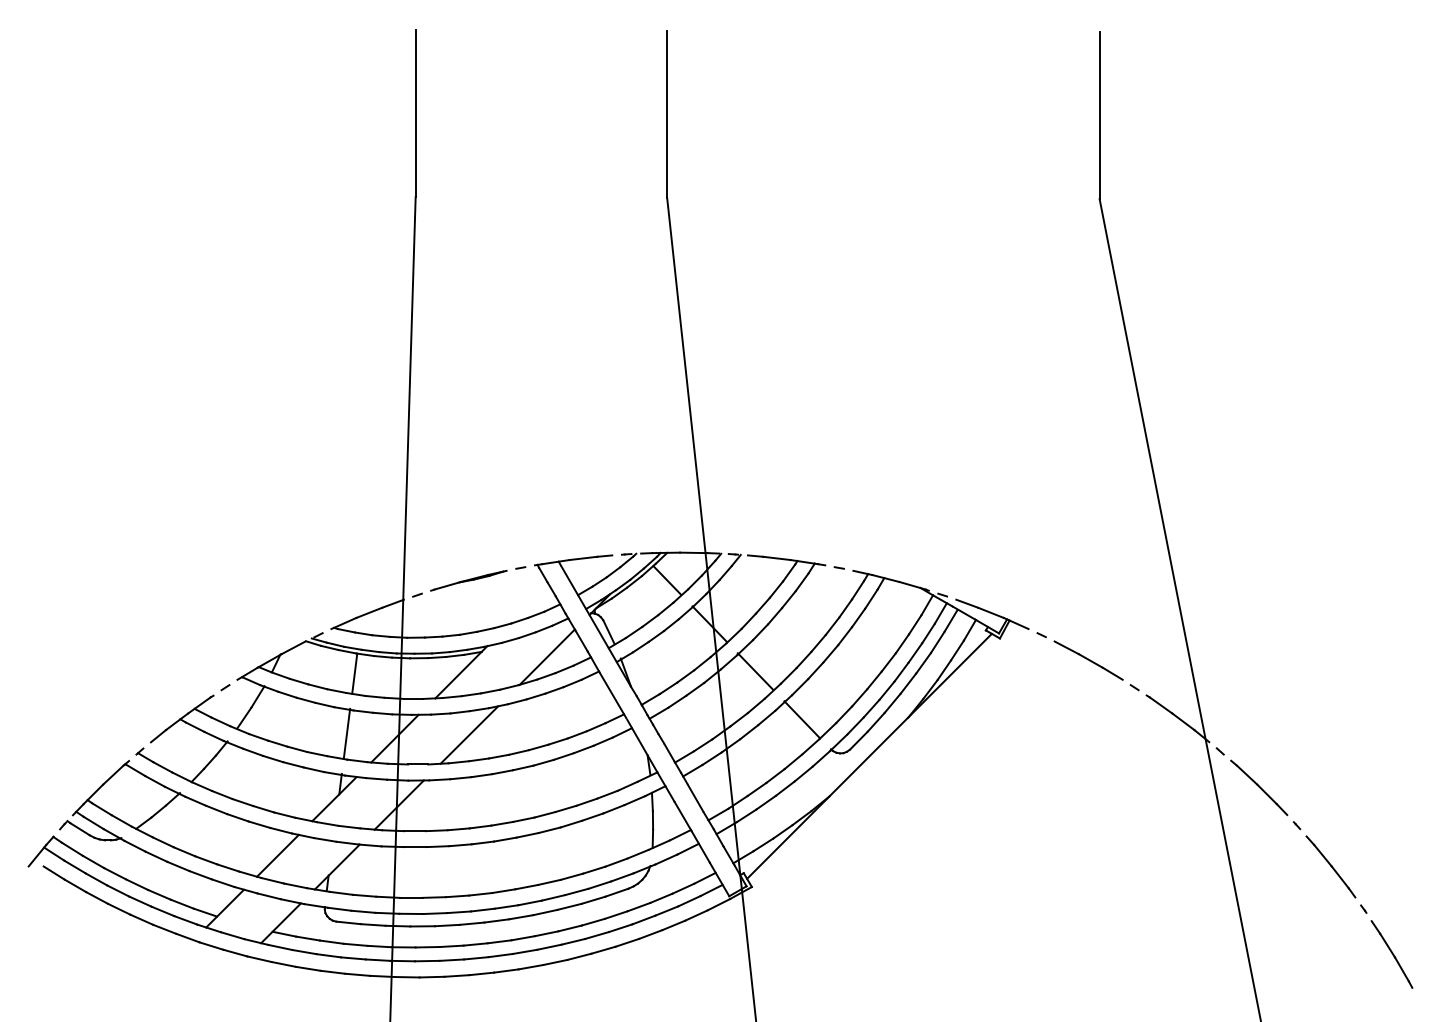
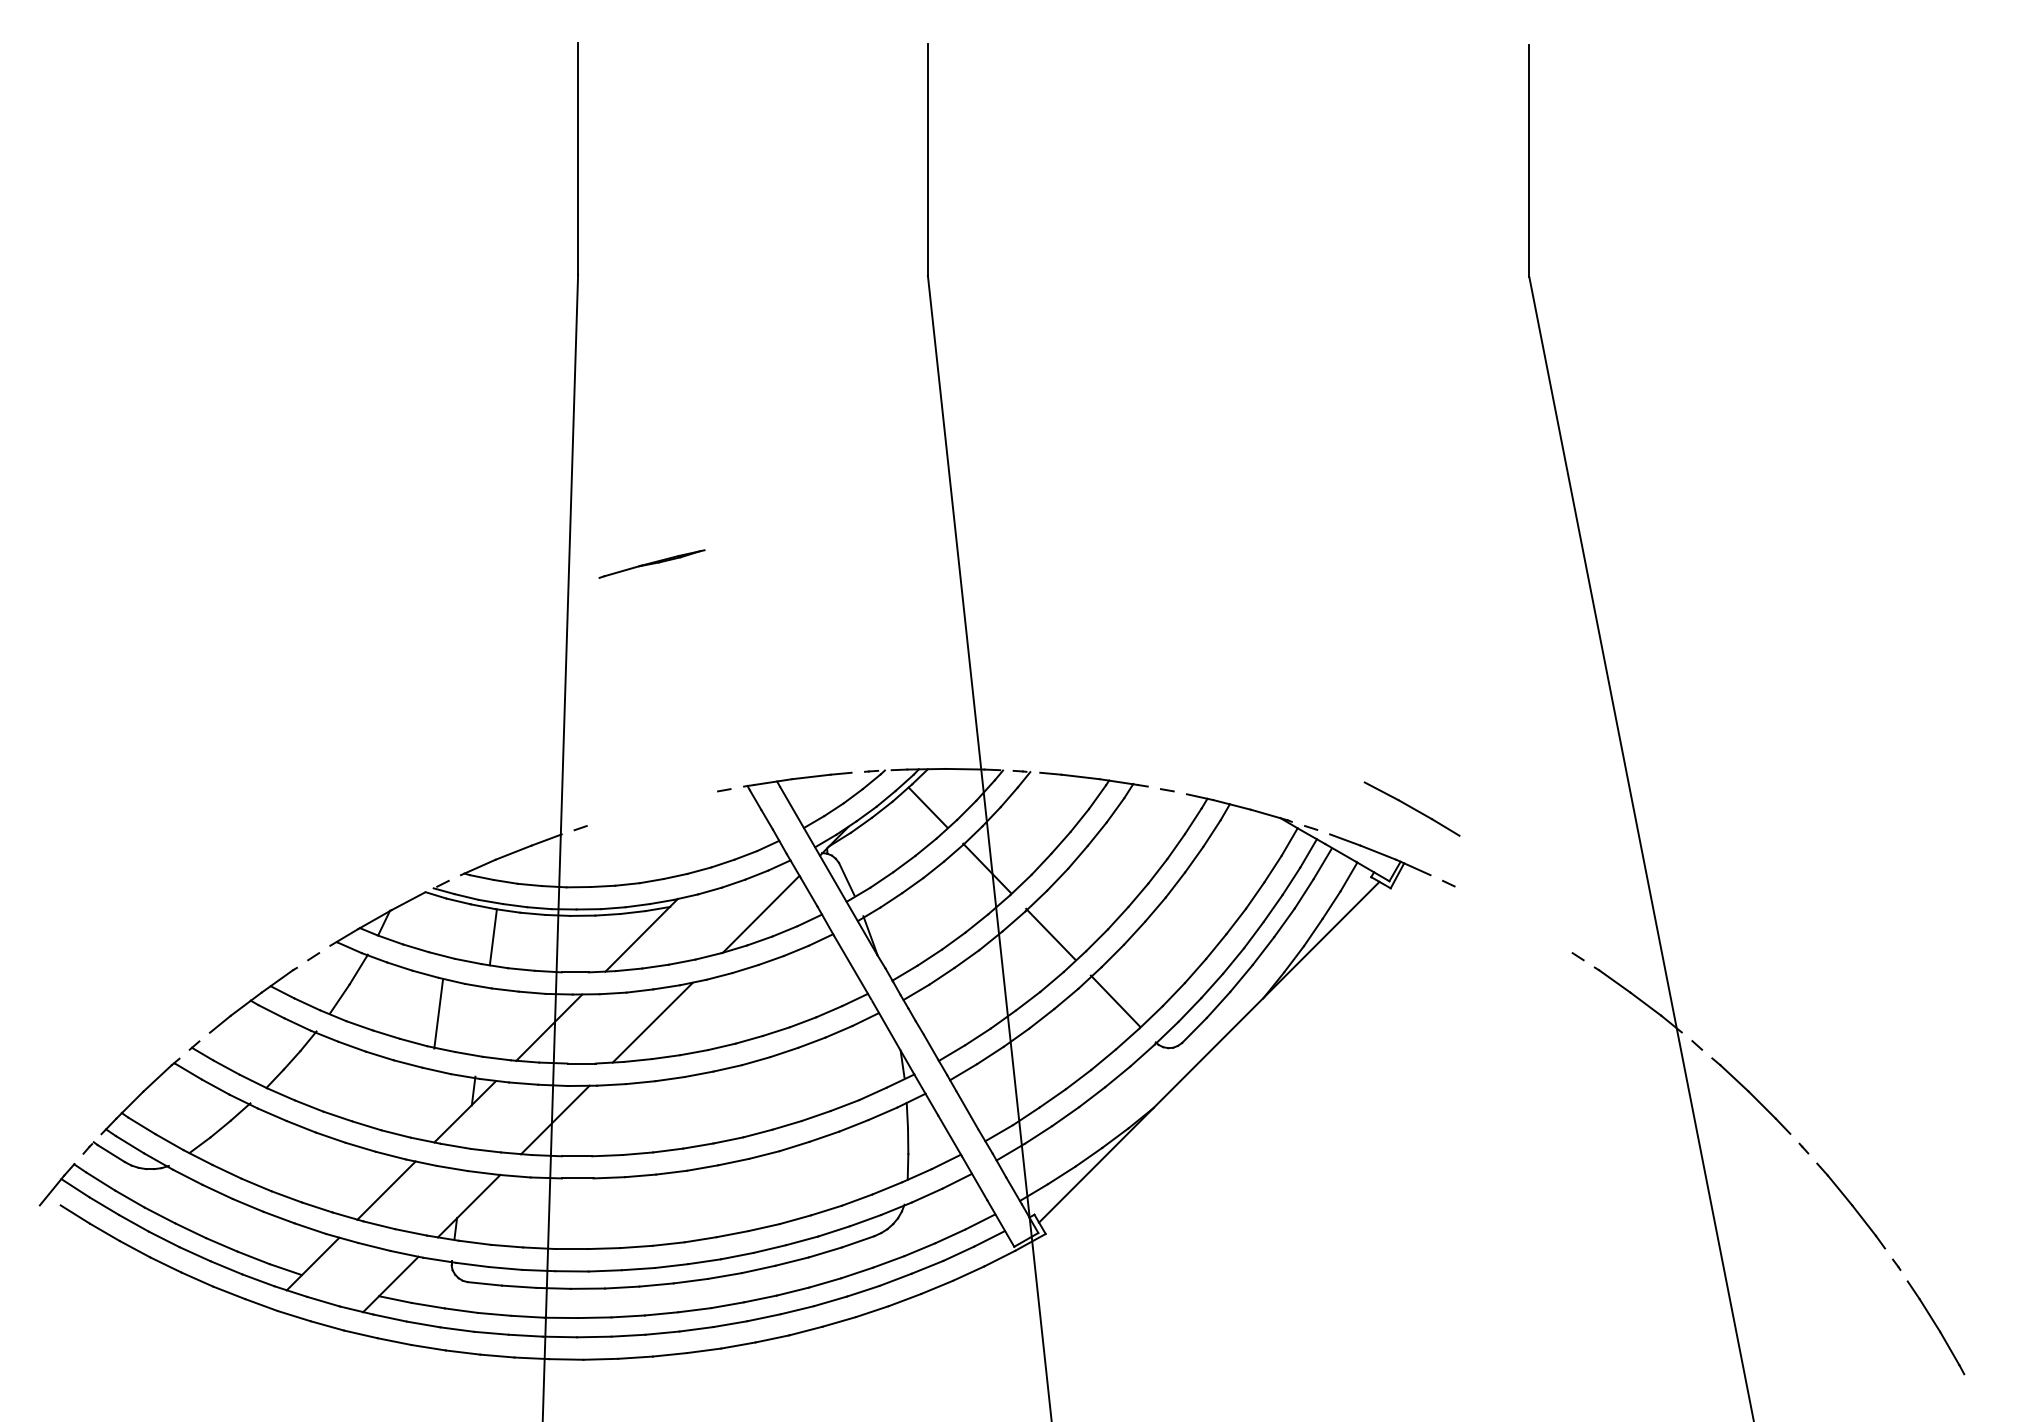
part: (468, 580) -> (651, 563), moved
part: (1088, 660) -> (1411, 808), moved
line: (346, 733) -> (438, 1014), moved

